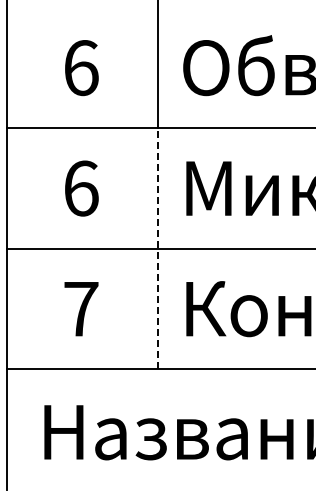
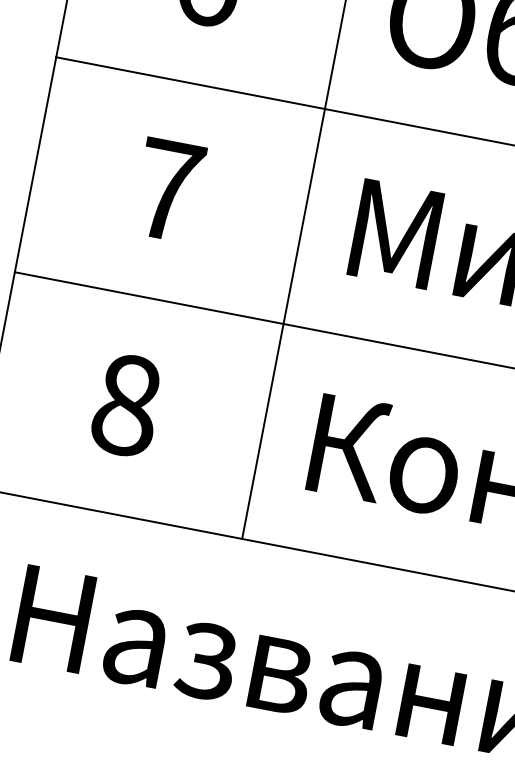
text: (81, 188) -> (168, 190), 6 -> 7
line: (157, 248) -> (283, 323), dashed -> solid
text: (81, 309) -> (126, 405), 7 -> 8

